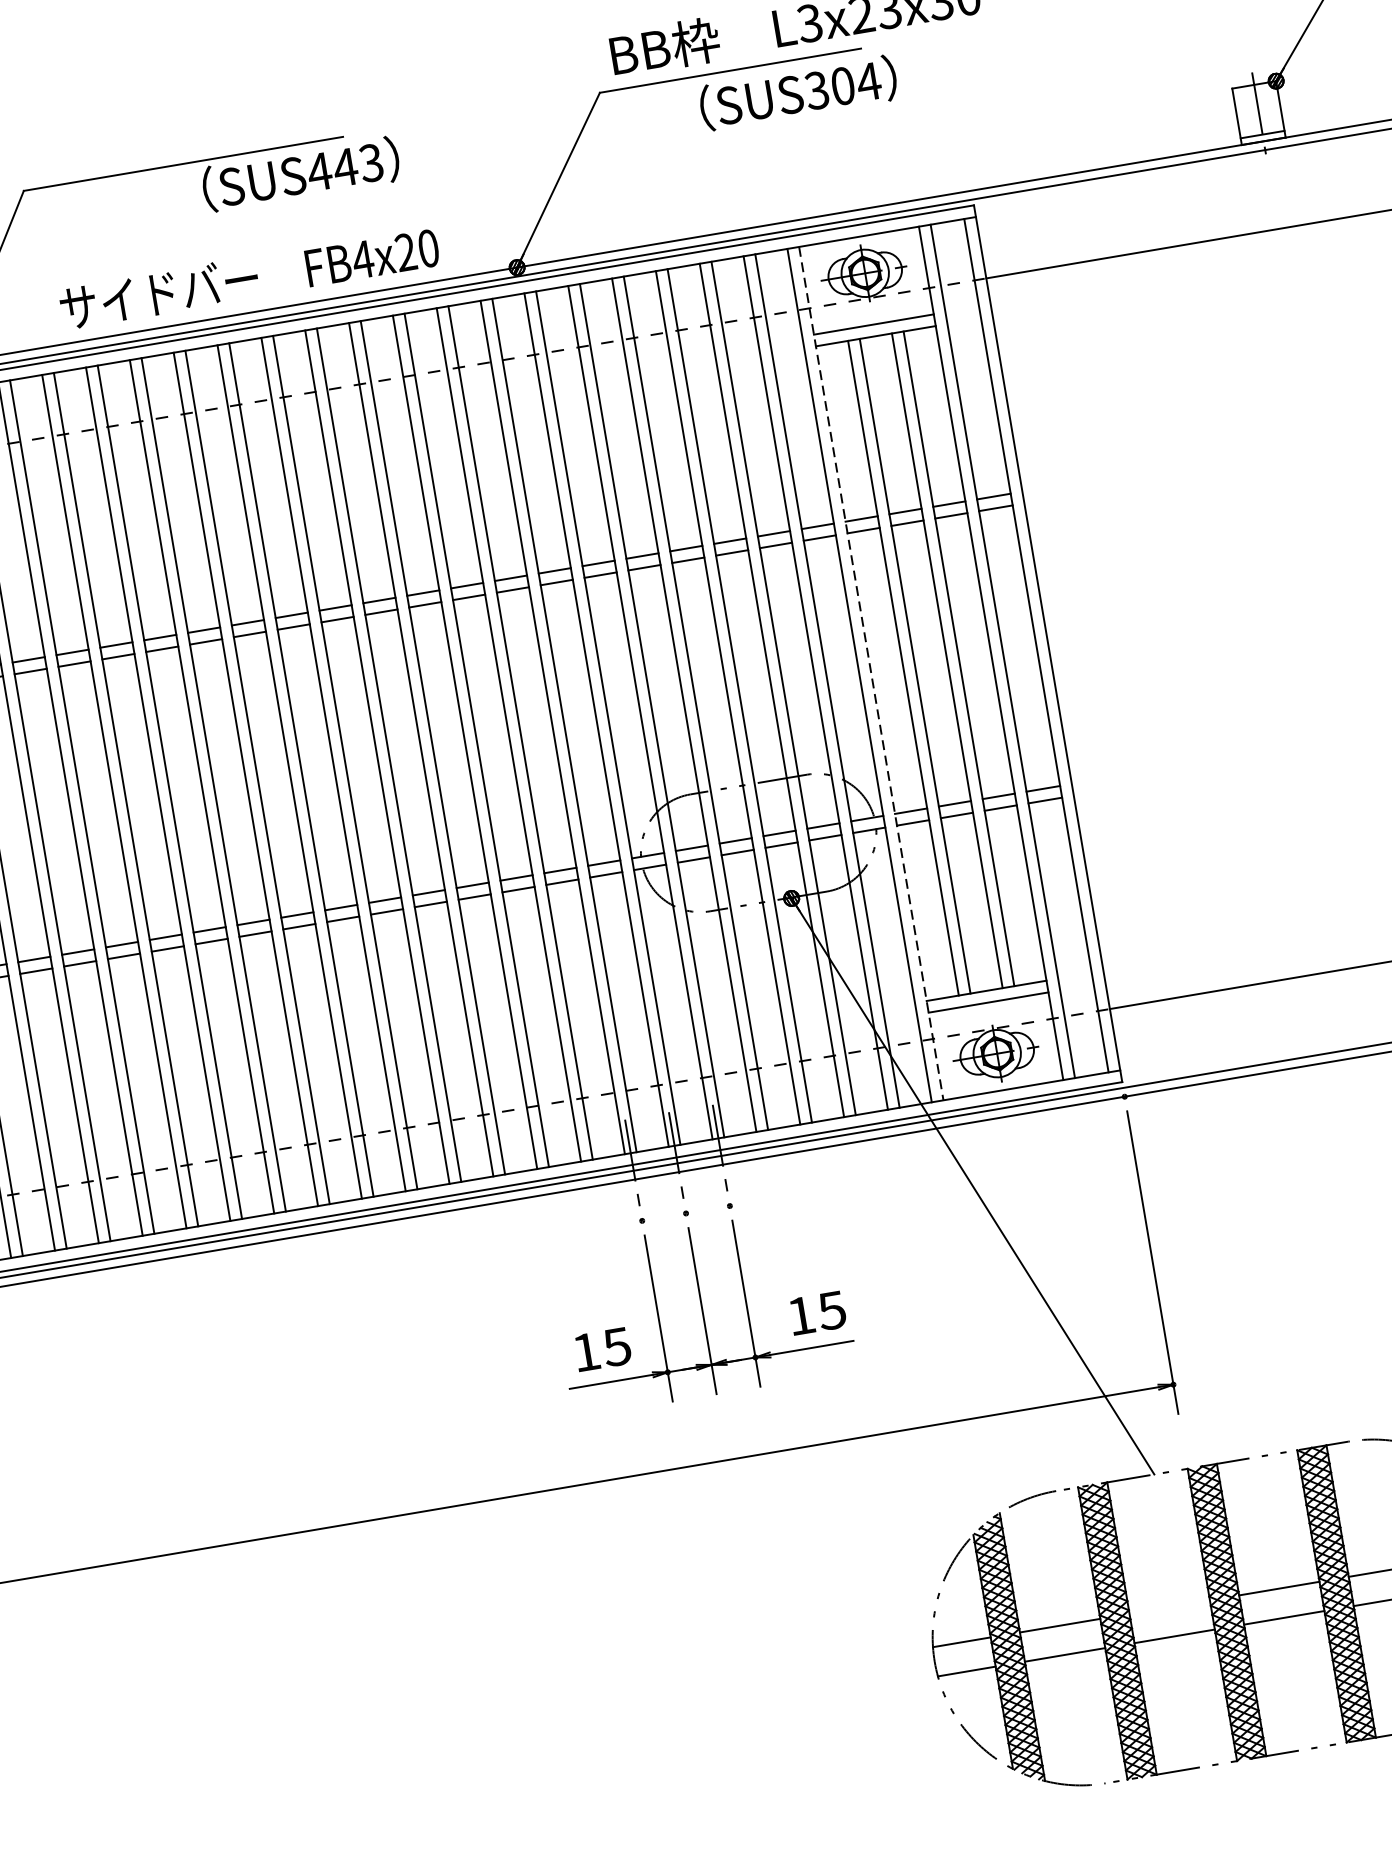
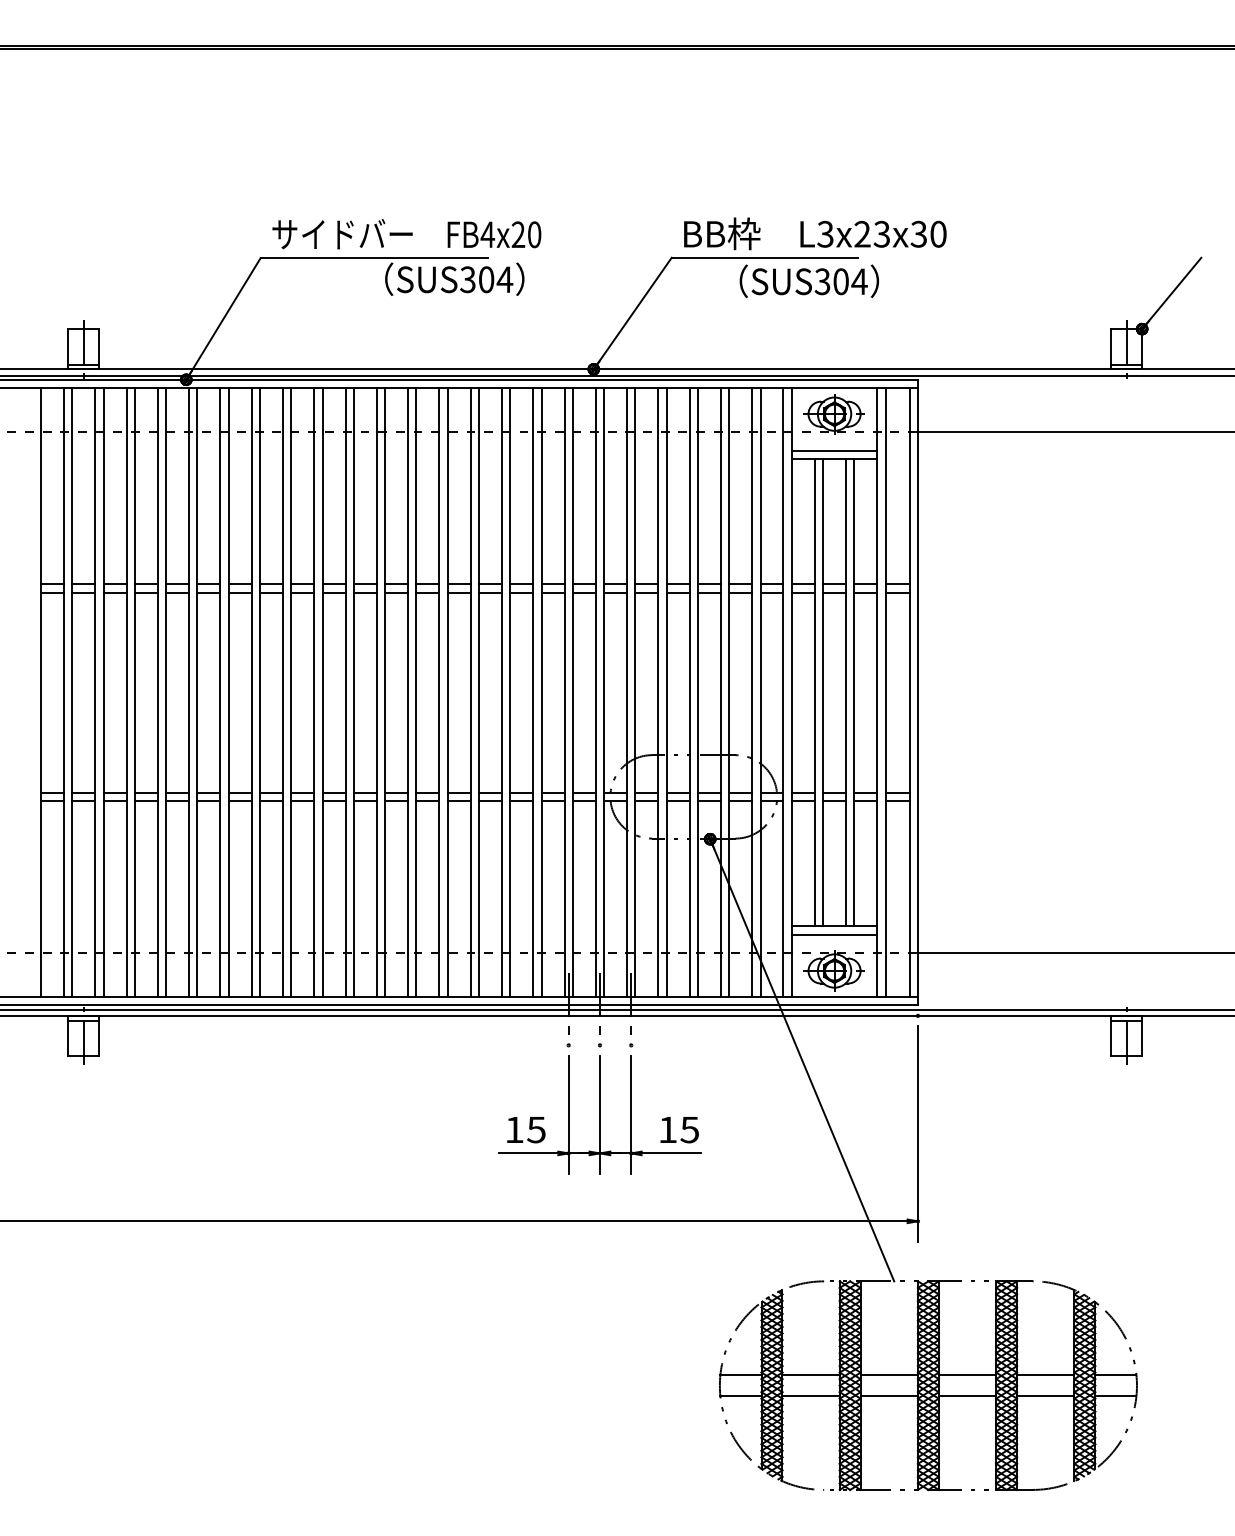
text: (345, 167) -> (486, 279), SUS443 -> SUS304
text: (249, 278) -> (406, 234), moved
line: (871, 674) -> (791, 693), dashed -> solid
line: (1168, 1607) -> (888, 1375), added

